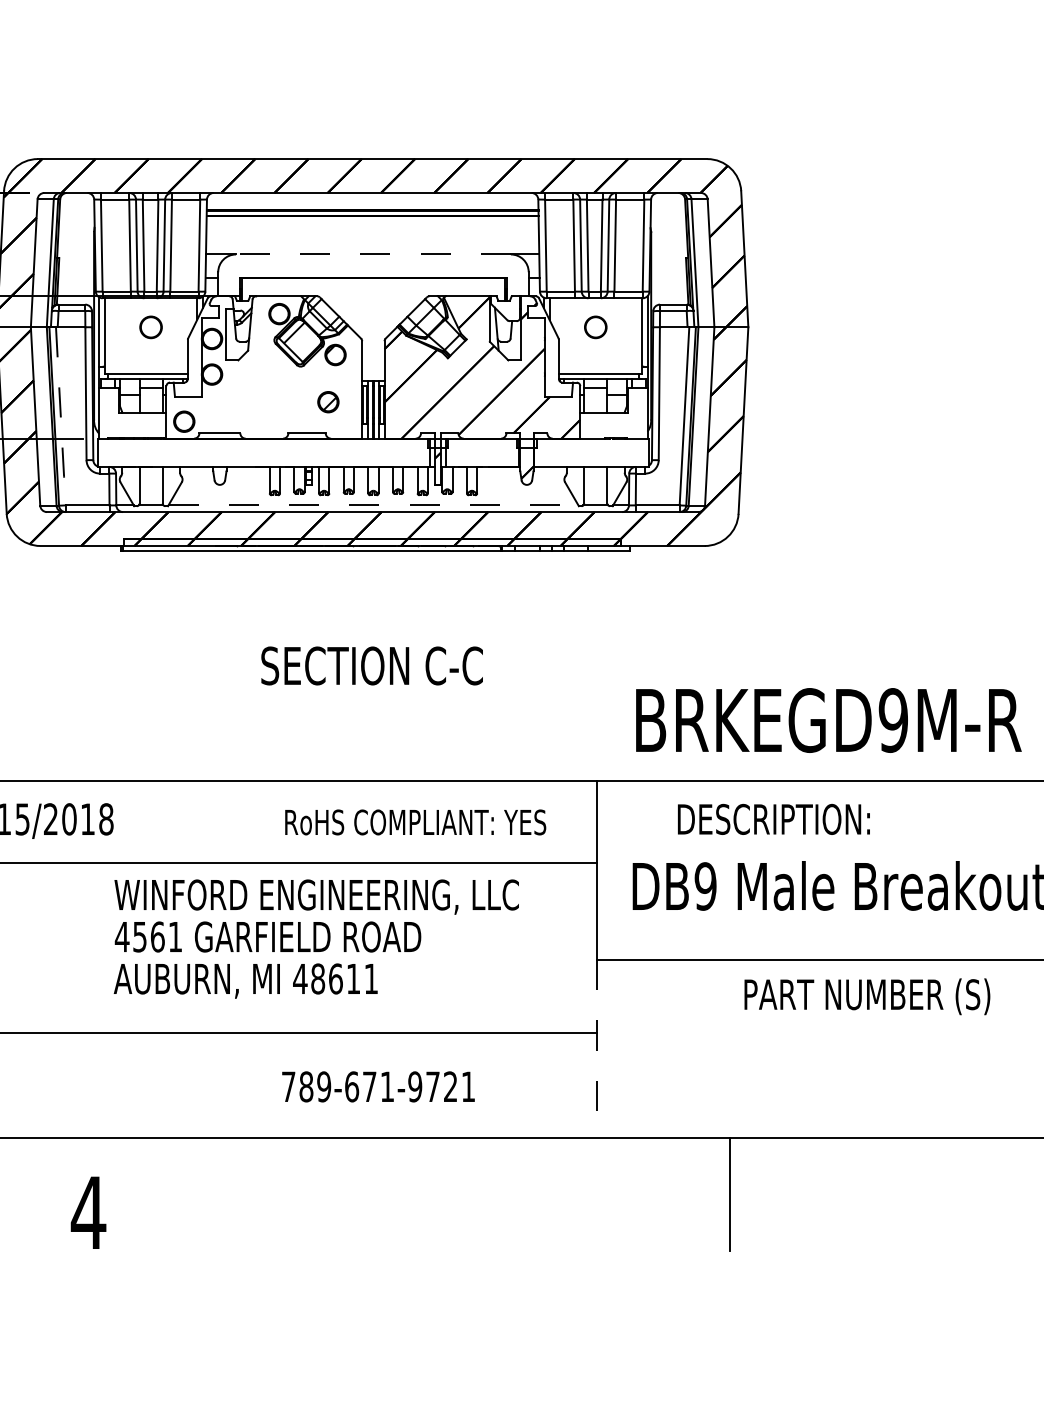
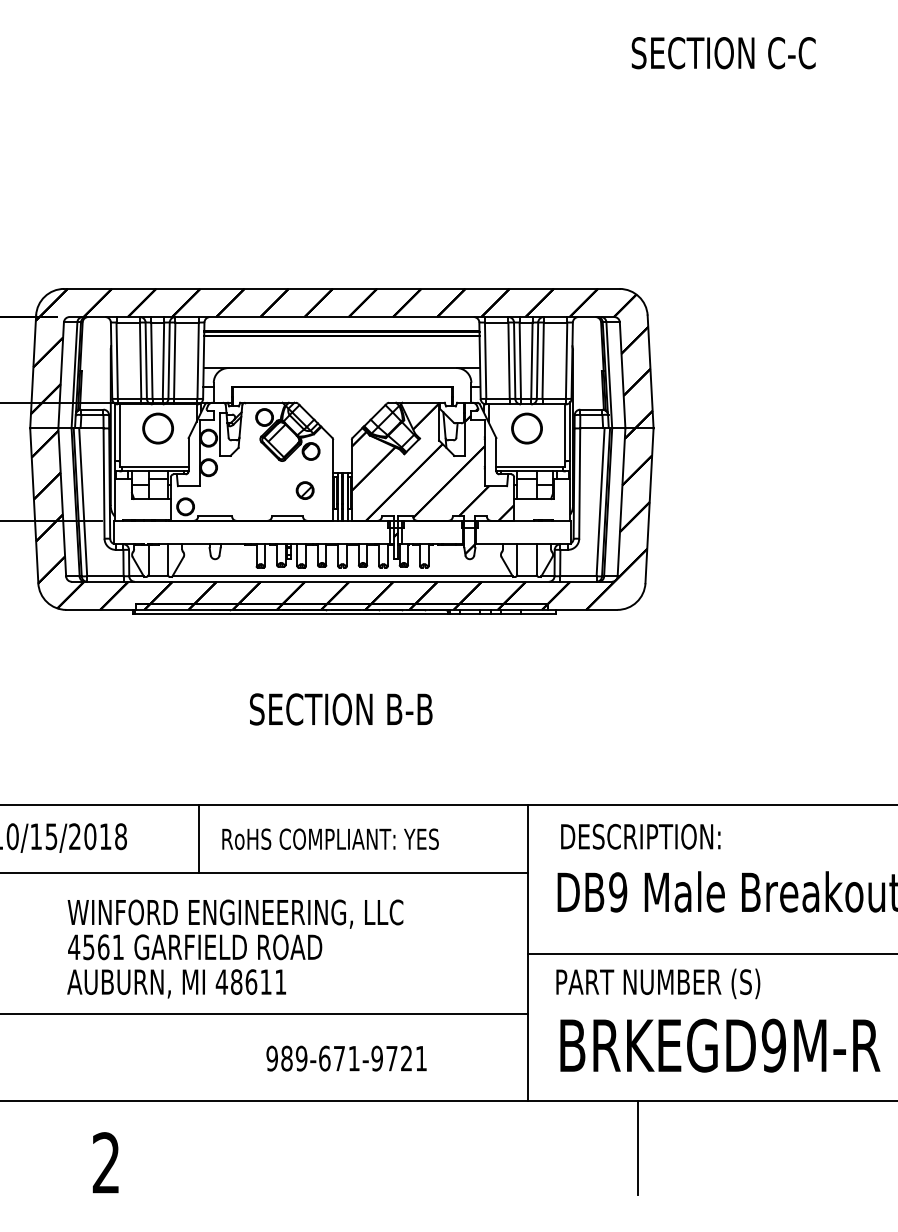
line: (373, 254) -> (342, 368), dashed -> solid
part: (150, 327) -> (157, 428), size x1.67
part: (595, 327) -> (526, 428), size x1.67
line: (61, 417) -> (83, 503), dashed -> solid
line: (374, 505) -> (343, 576), dashed -> solid
text: (372, 666) -> (341, 709), SECTION C-C -> SECTION B-B
text: (829, 720) -> (720, 1045), moved
text: (773, 819) -> (640, 836), moved
line: (199, 821) -> (198, 838), added
text: (415, 821) -> (330, 838), moved
text: (316, 938) -> (235, 948), moved
text: (867, 996) -> (658, 983), moved
line: (597, 1049) -> (528, 1027), dashed -> solid
text: (287, 1086) -> (271, 1058), 789-671-9721 -> 989-671-9721
text: (87, 1212) -> (105, 1162), 4 -> 2

